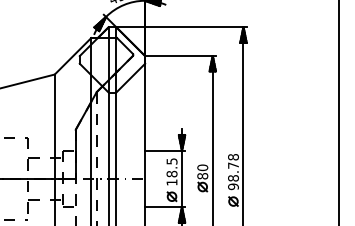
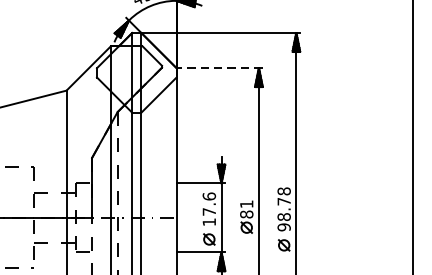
line: (179, 56) -> (218, 68), solid -> dashed
text: (171, 167) -> (208, 203), 18.5 -> 17.6
text: (202, 167) -> (246, 203), 80 -> 81

